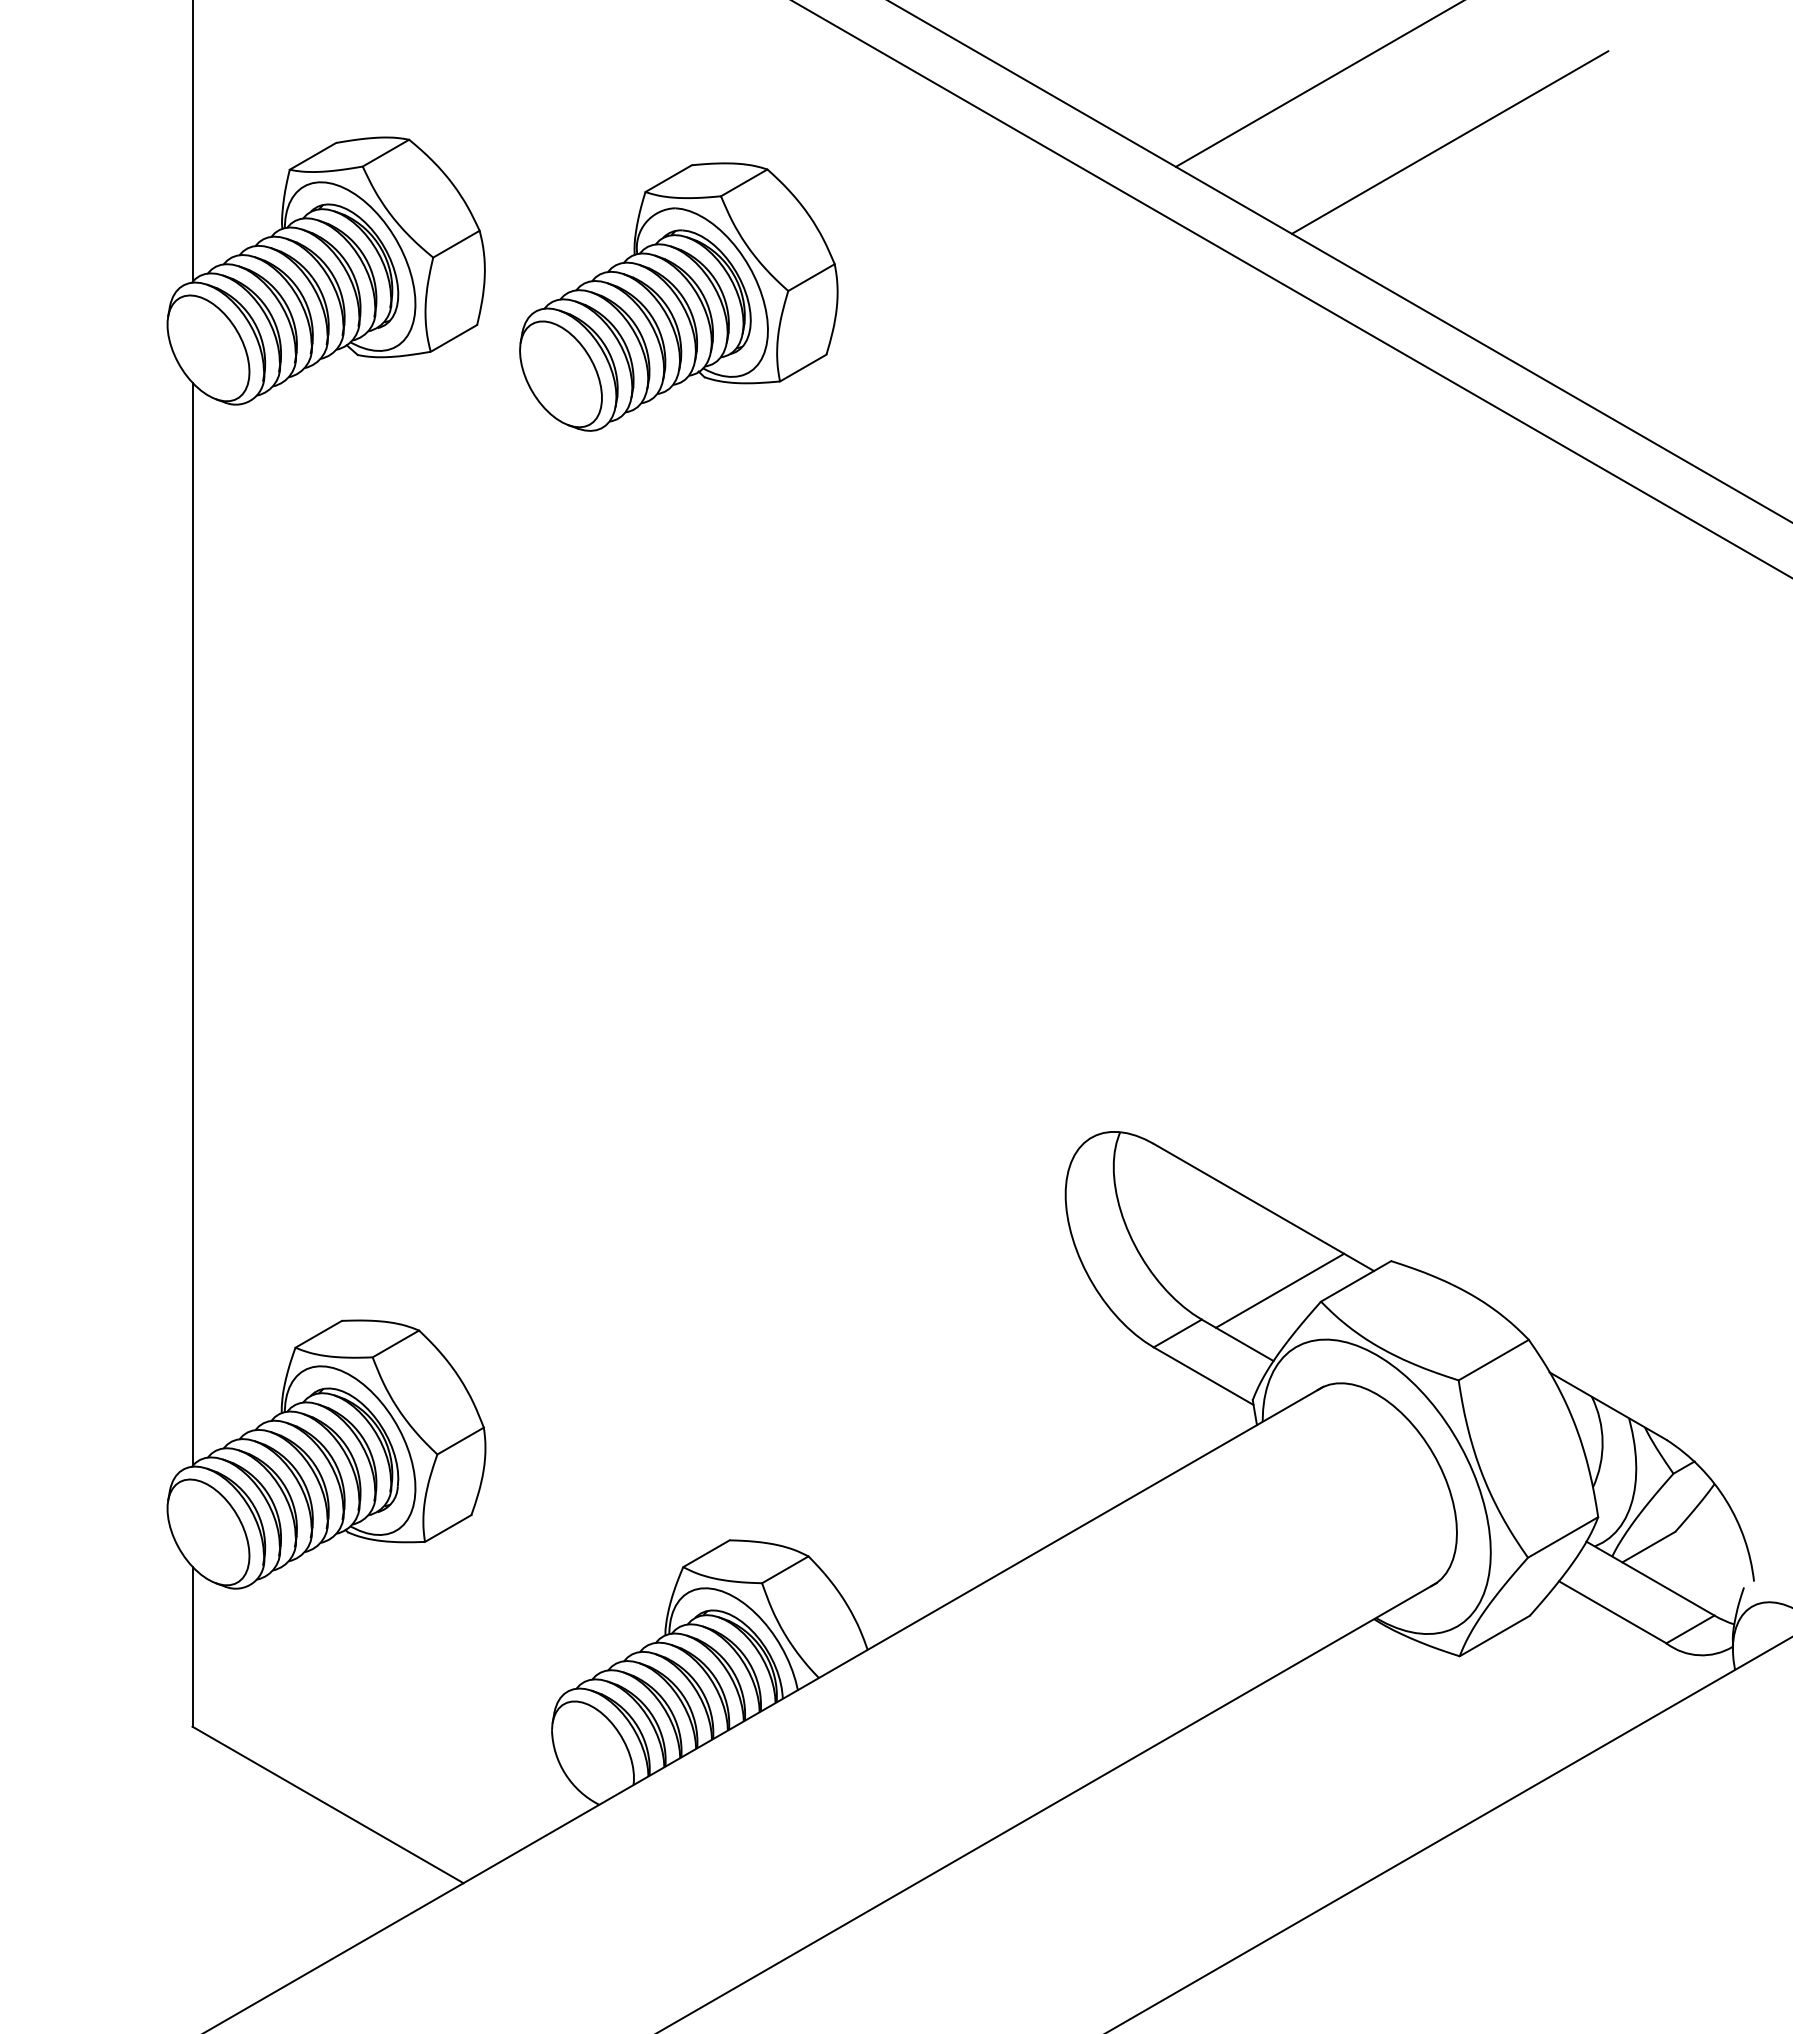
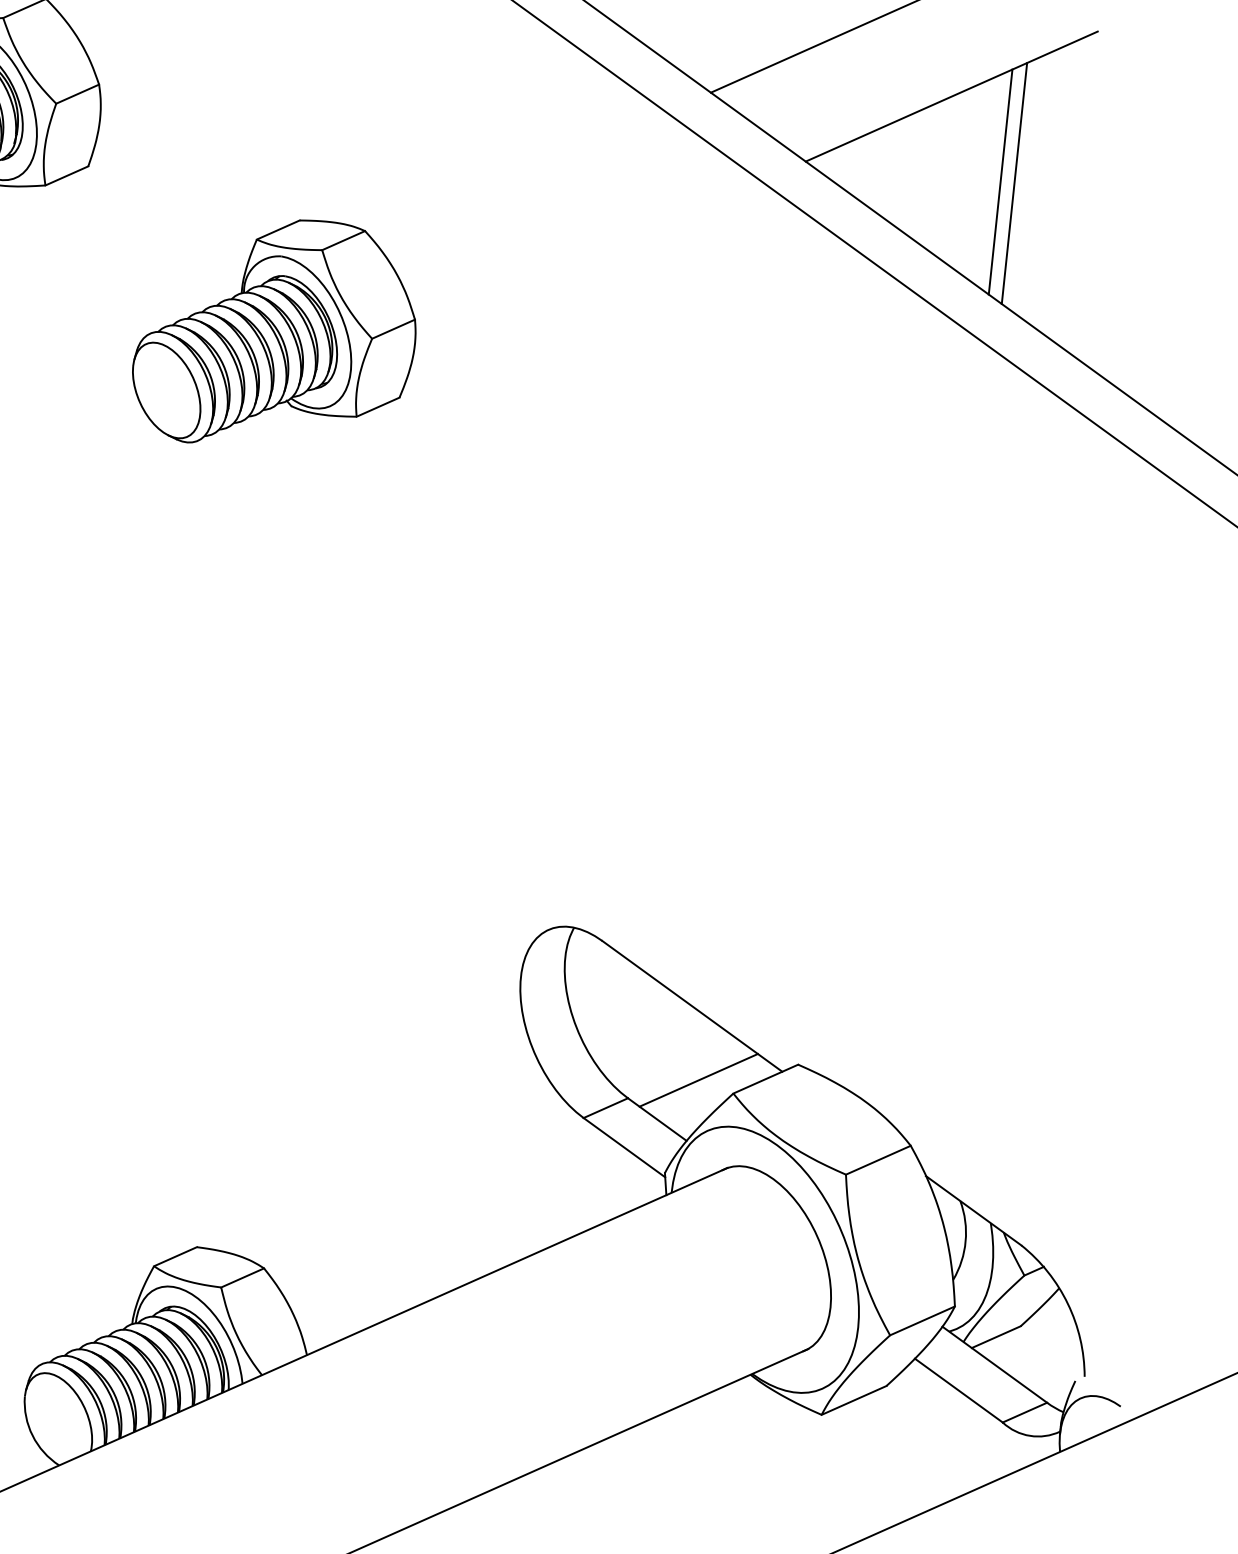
line: (1515, 233) -> (1000, 181), added
line: (1531, 233) -> (1014, 183), added
part: (678, 296) -> (276, 333), moved

